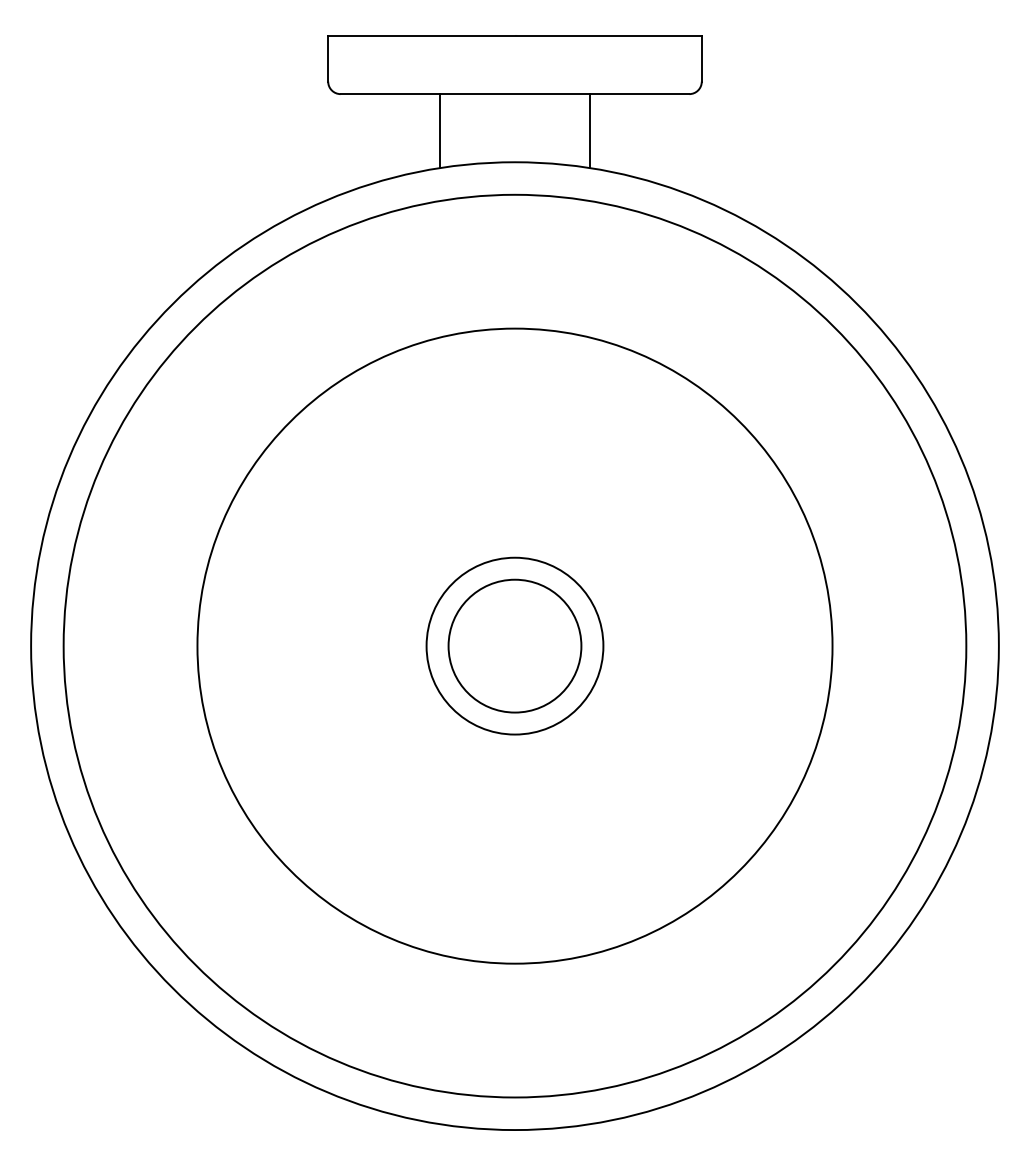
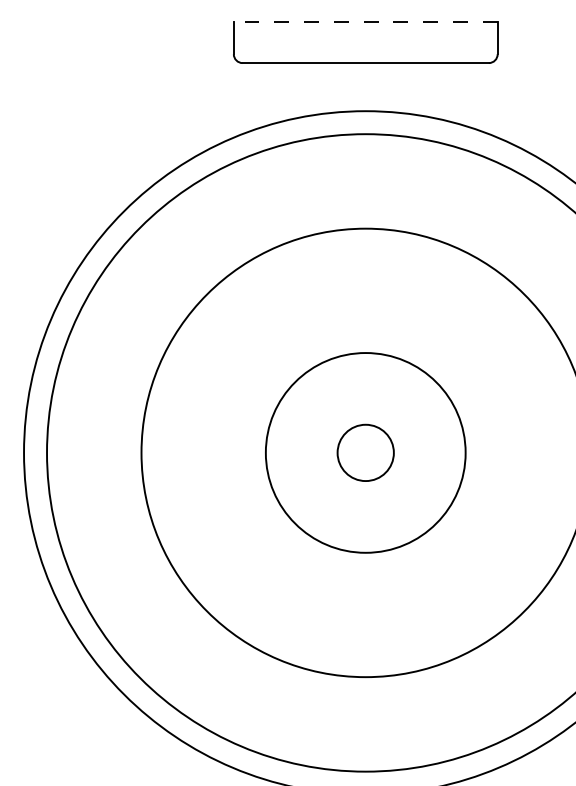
line: (515, 36) -> (366, 22), solid -> dashed
line: (440, 131) -> (313, 89), removed
line: (589, 131) -> (418, 89), removed
circle: (514, 645) -> (365, 452), size x0.6
circle: (514, 645) -> (365, 452), size x1.6

